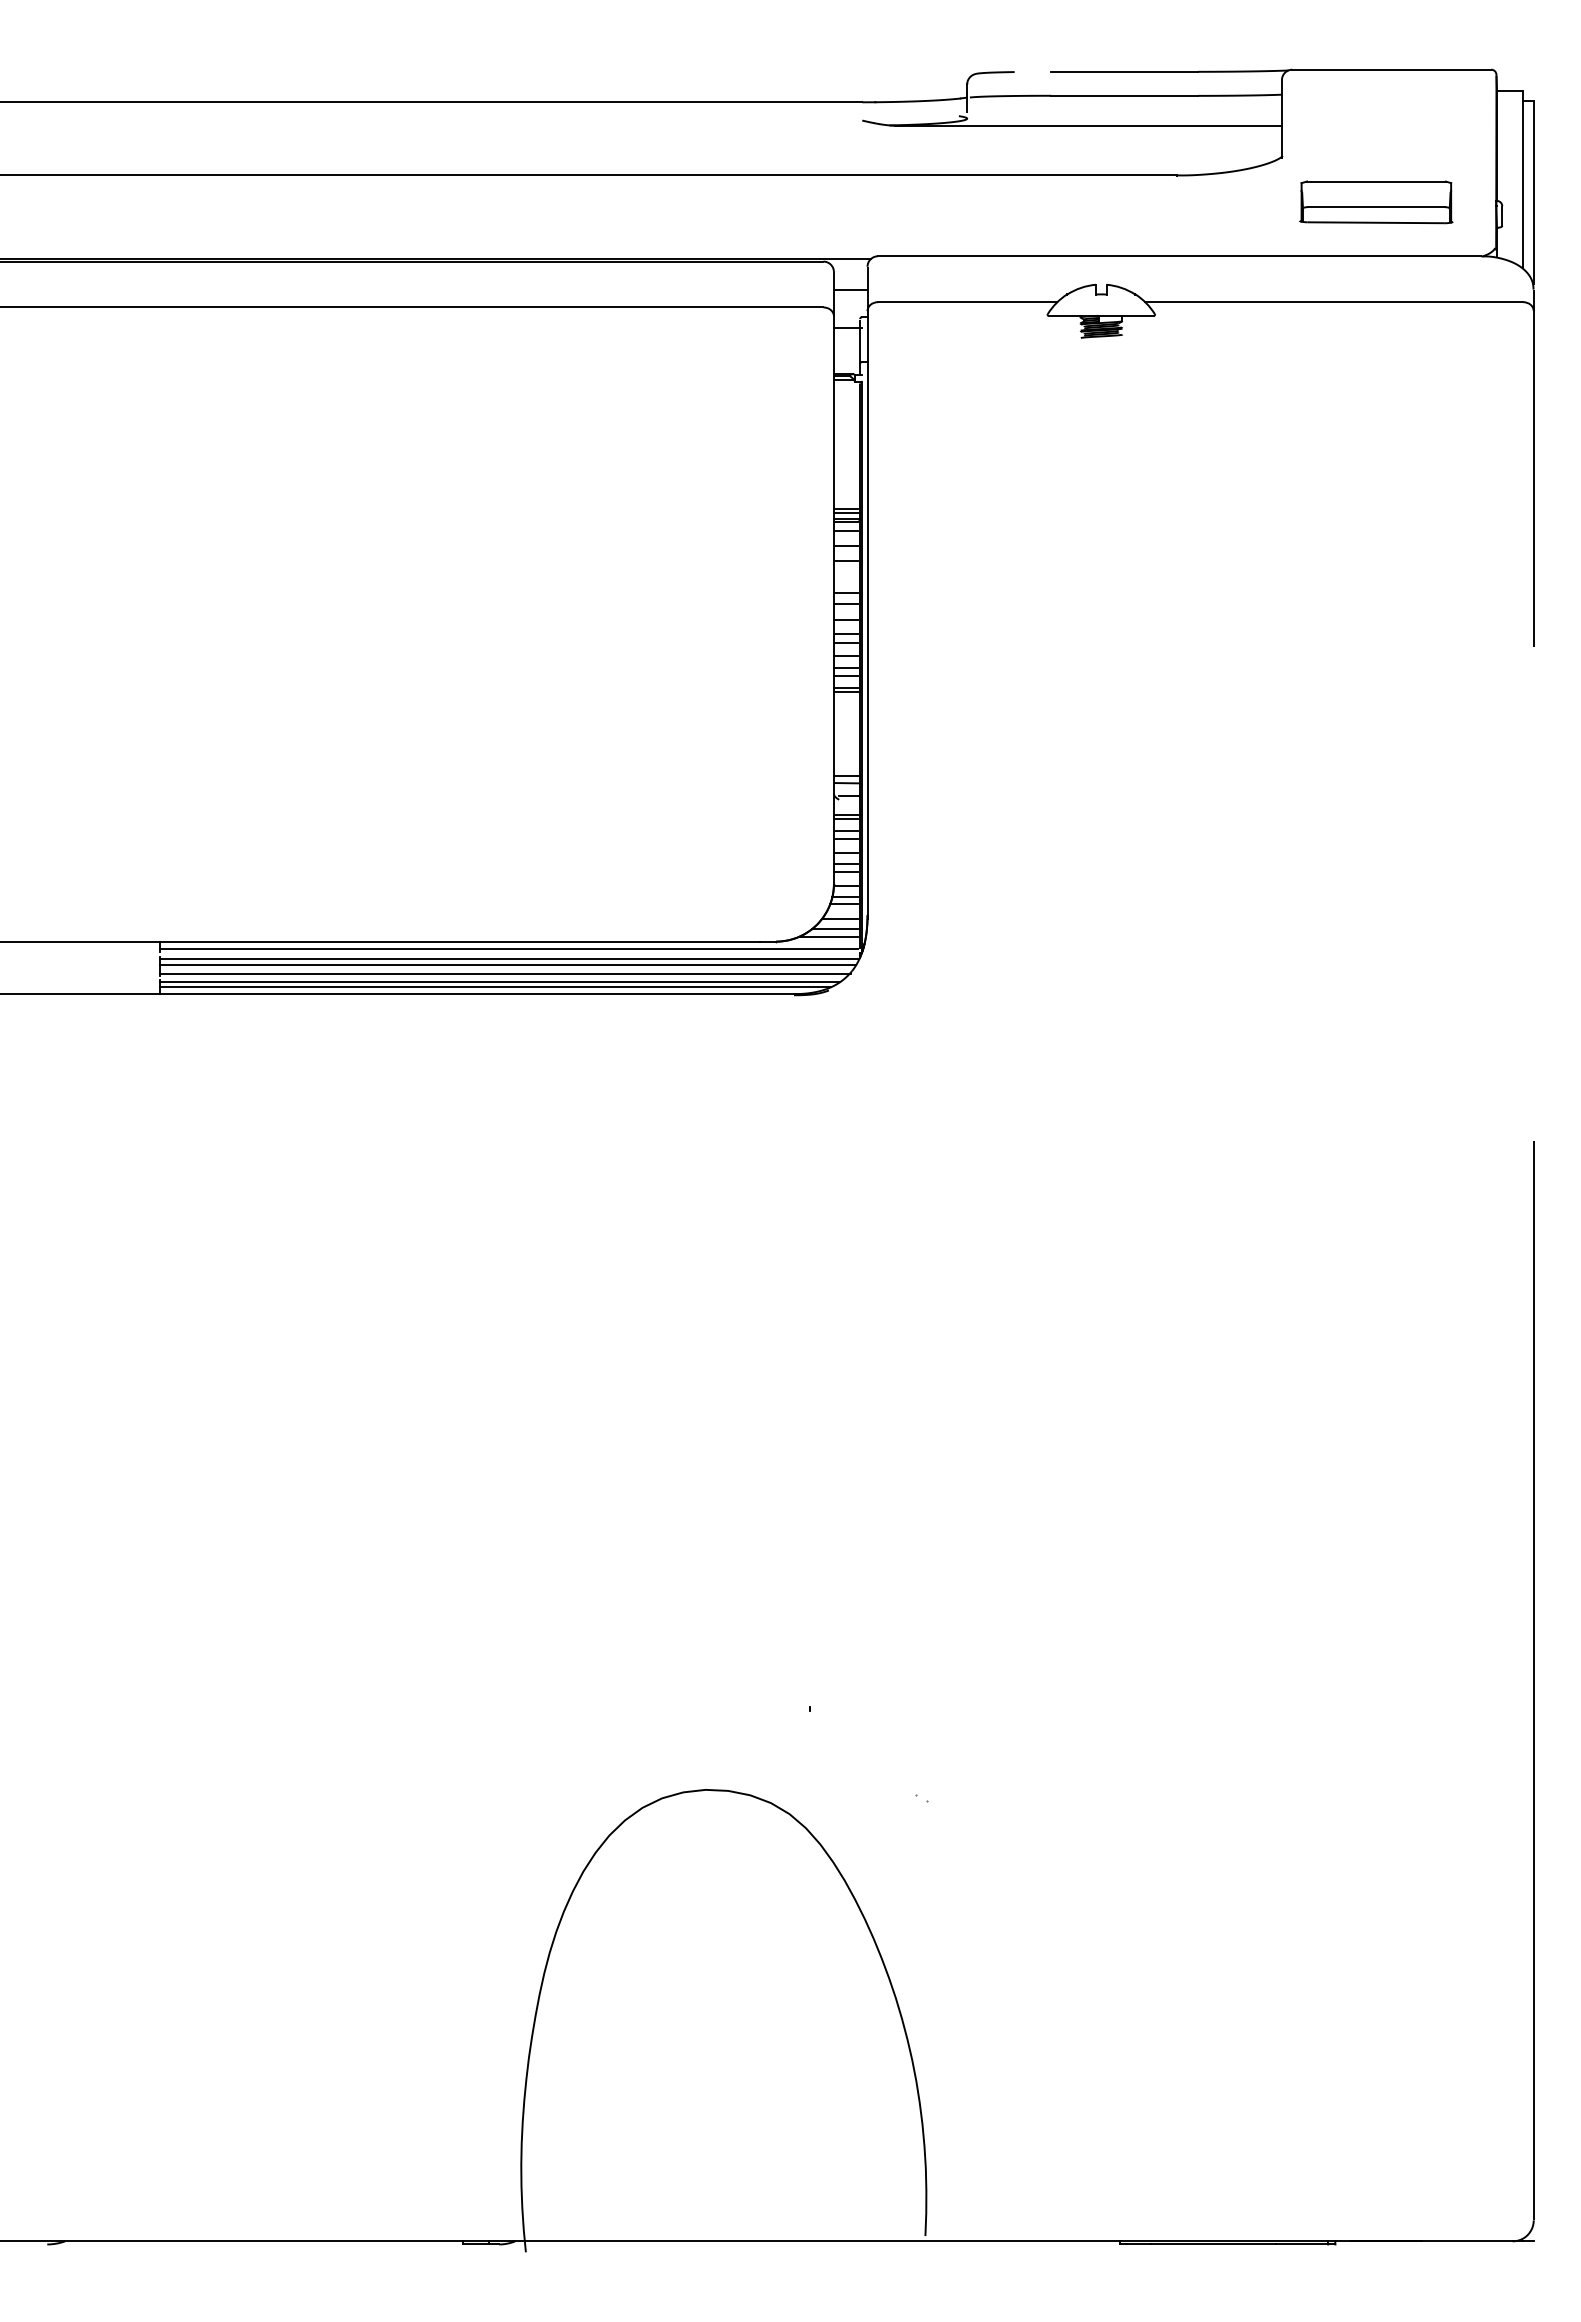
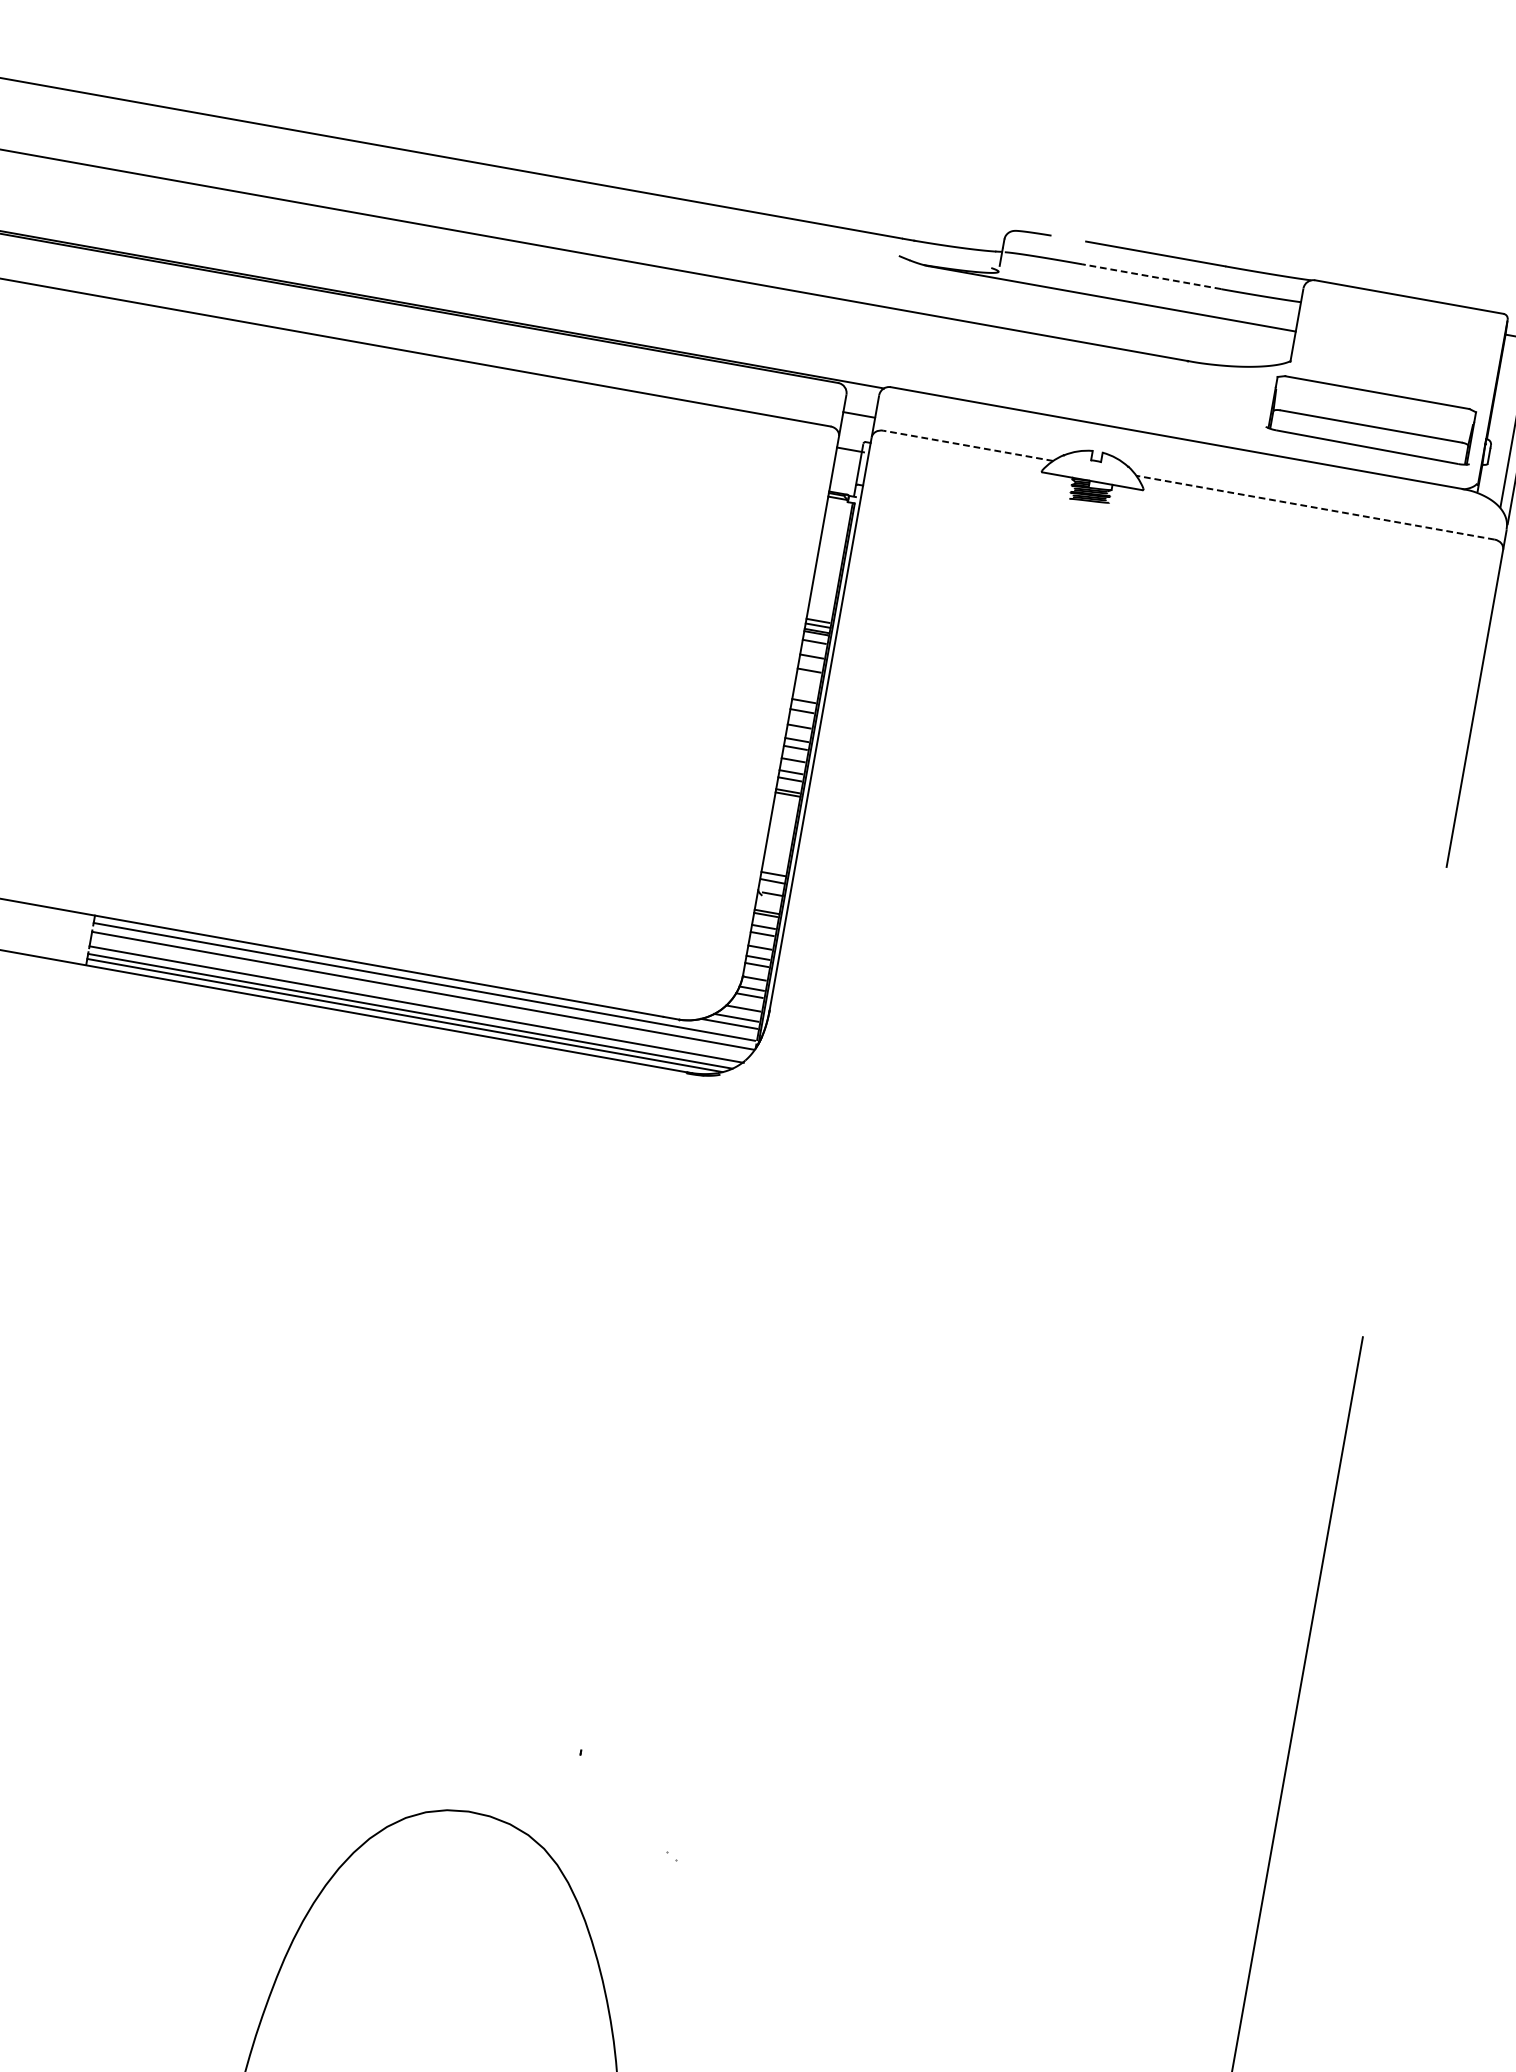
line: (1124, 95) -> (1151, 276), solid -> dashed
part: (1376, 202) -> (1372, 420), size x1.4
line: (967, 302) -> (967, 446), solid -> dashed
line: (1334, 302) -> (1315, 508), solid -> dashed
line: (508, 964) -> (421, 996), removed

